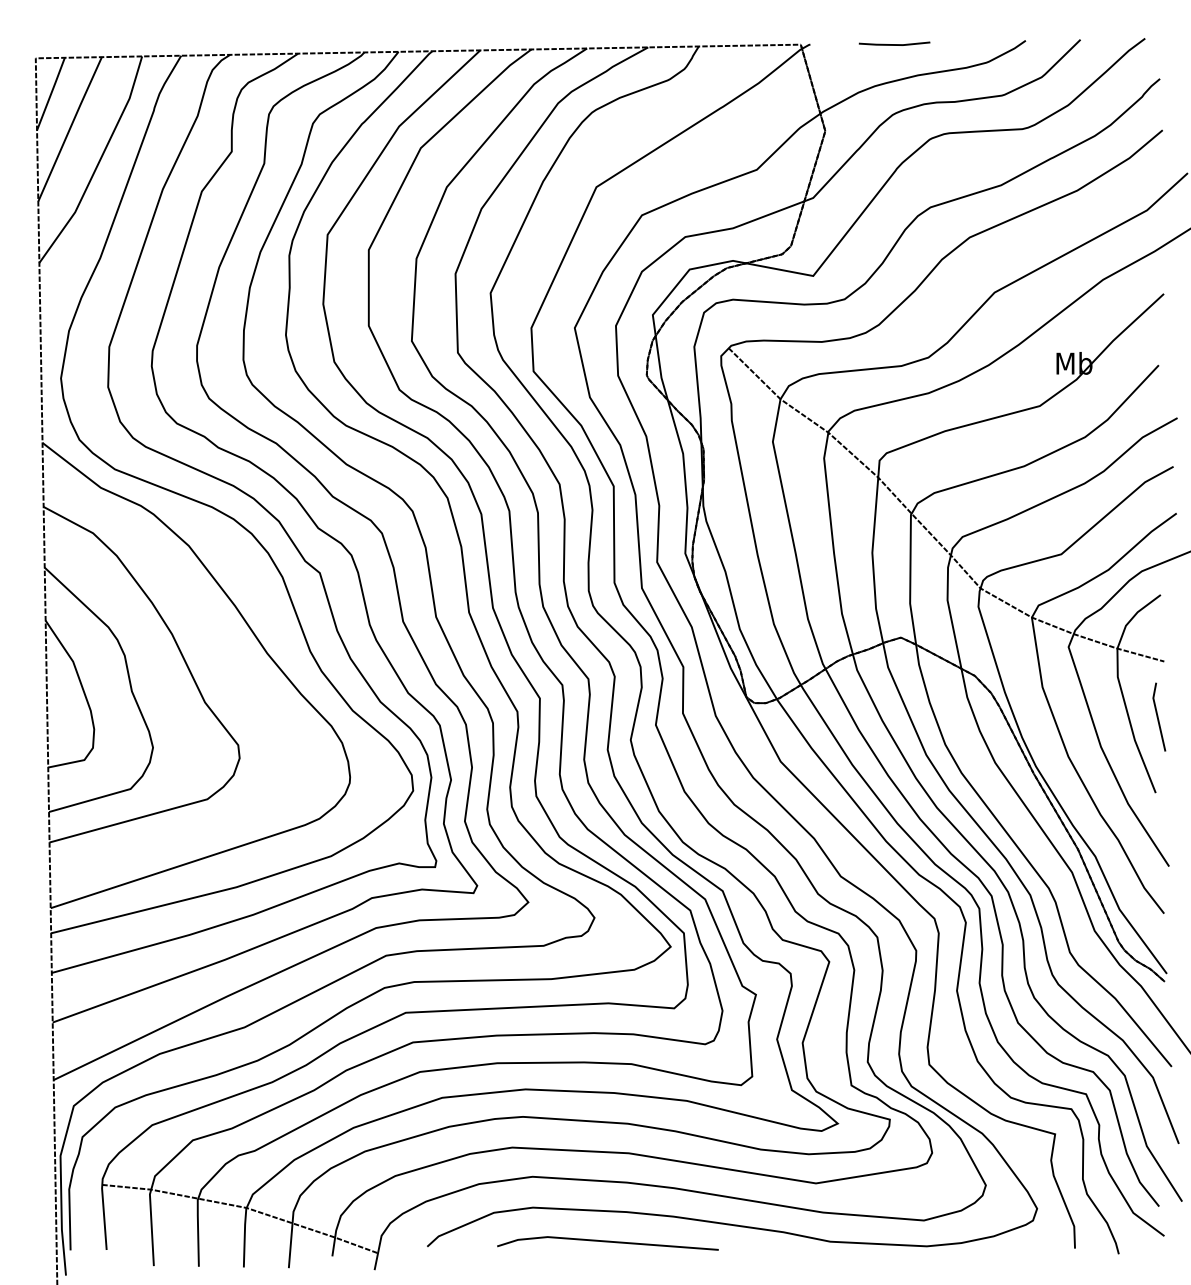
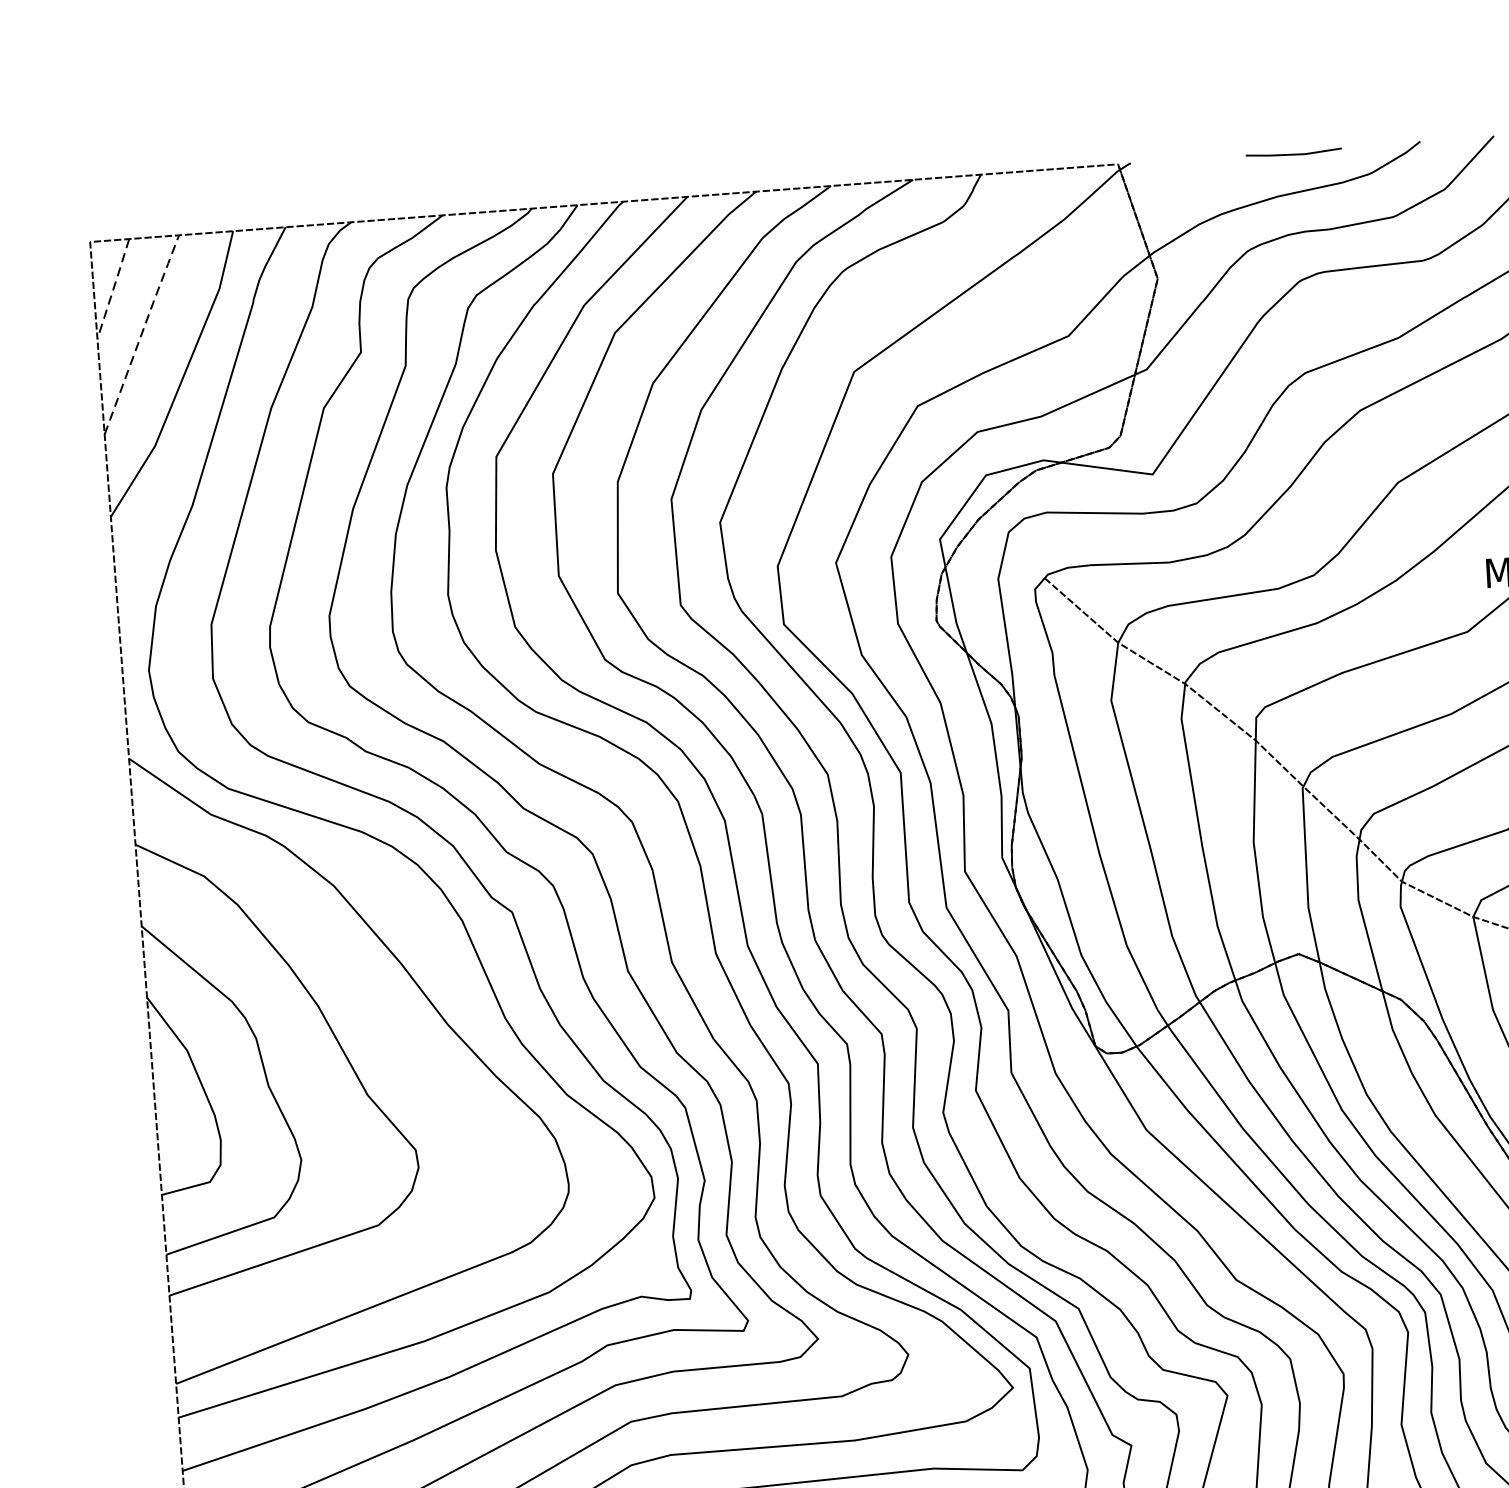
line: (894, 44) -> (1293, 153), moved
line: (51, 93) -> (114, 288), solid -> dashed
line: (70, 127) -> (142, 332), solid -> dashed

